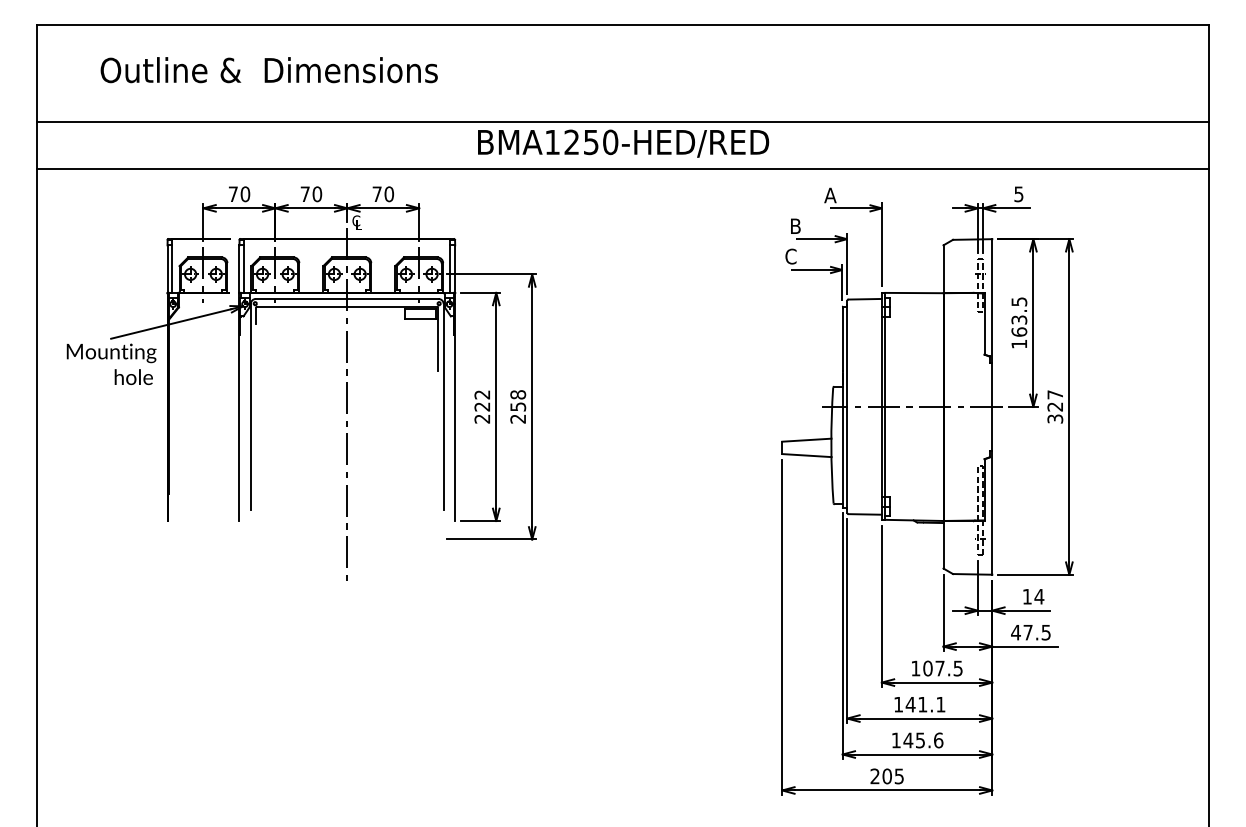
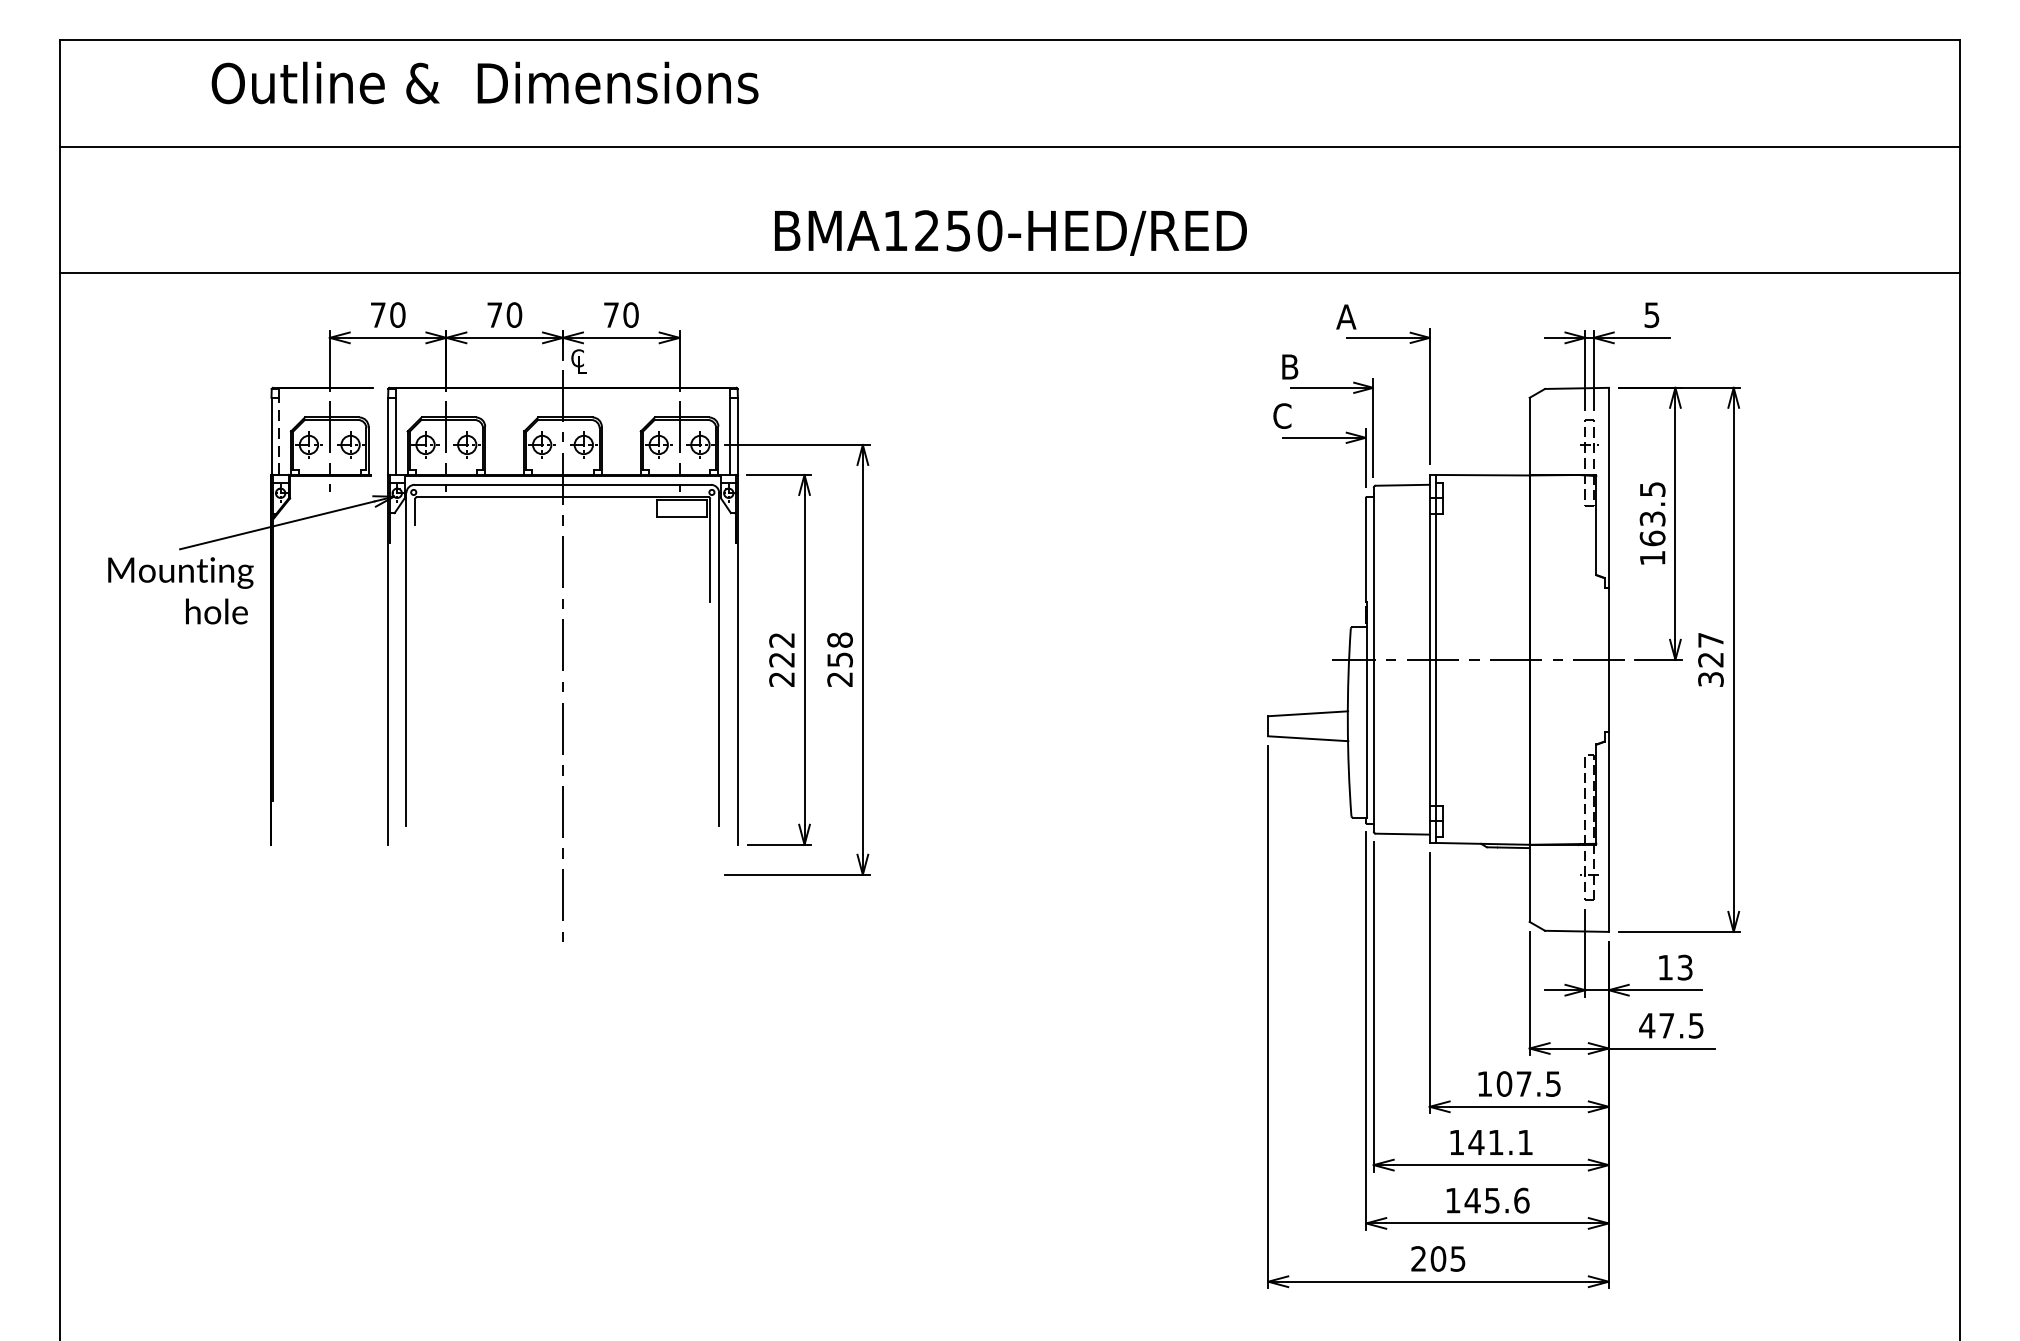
text: (268, 70) -> (483, 83), moved
line: (622, 122) -> (1009, 146), moved
line: (172, 269) -> (279, 437), solid -> dashed
text: (1039, 596) -> (1685, 967), 14 -> 13

